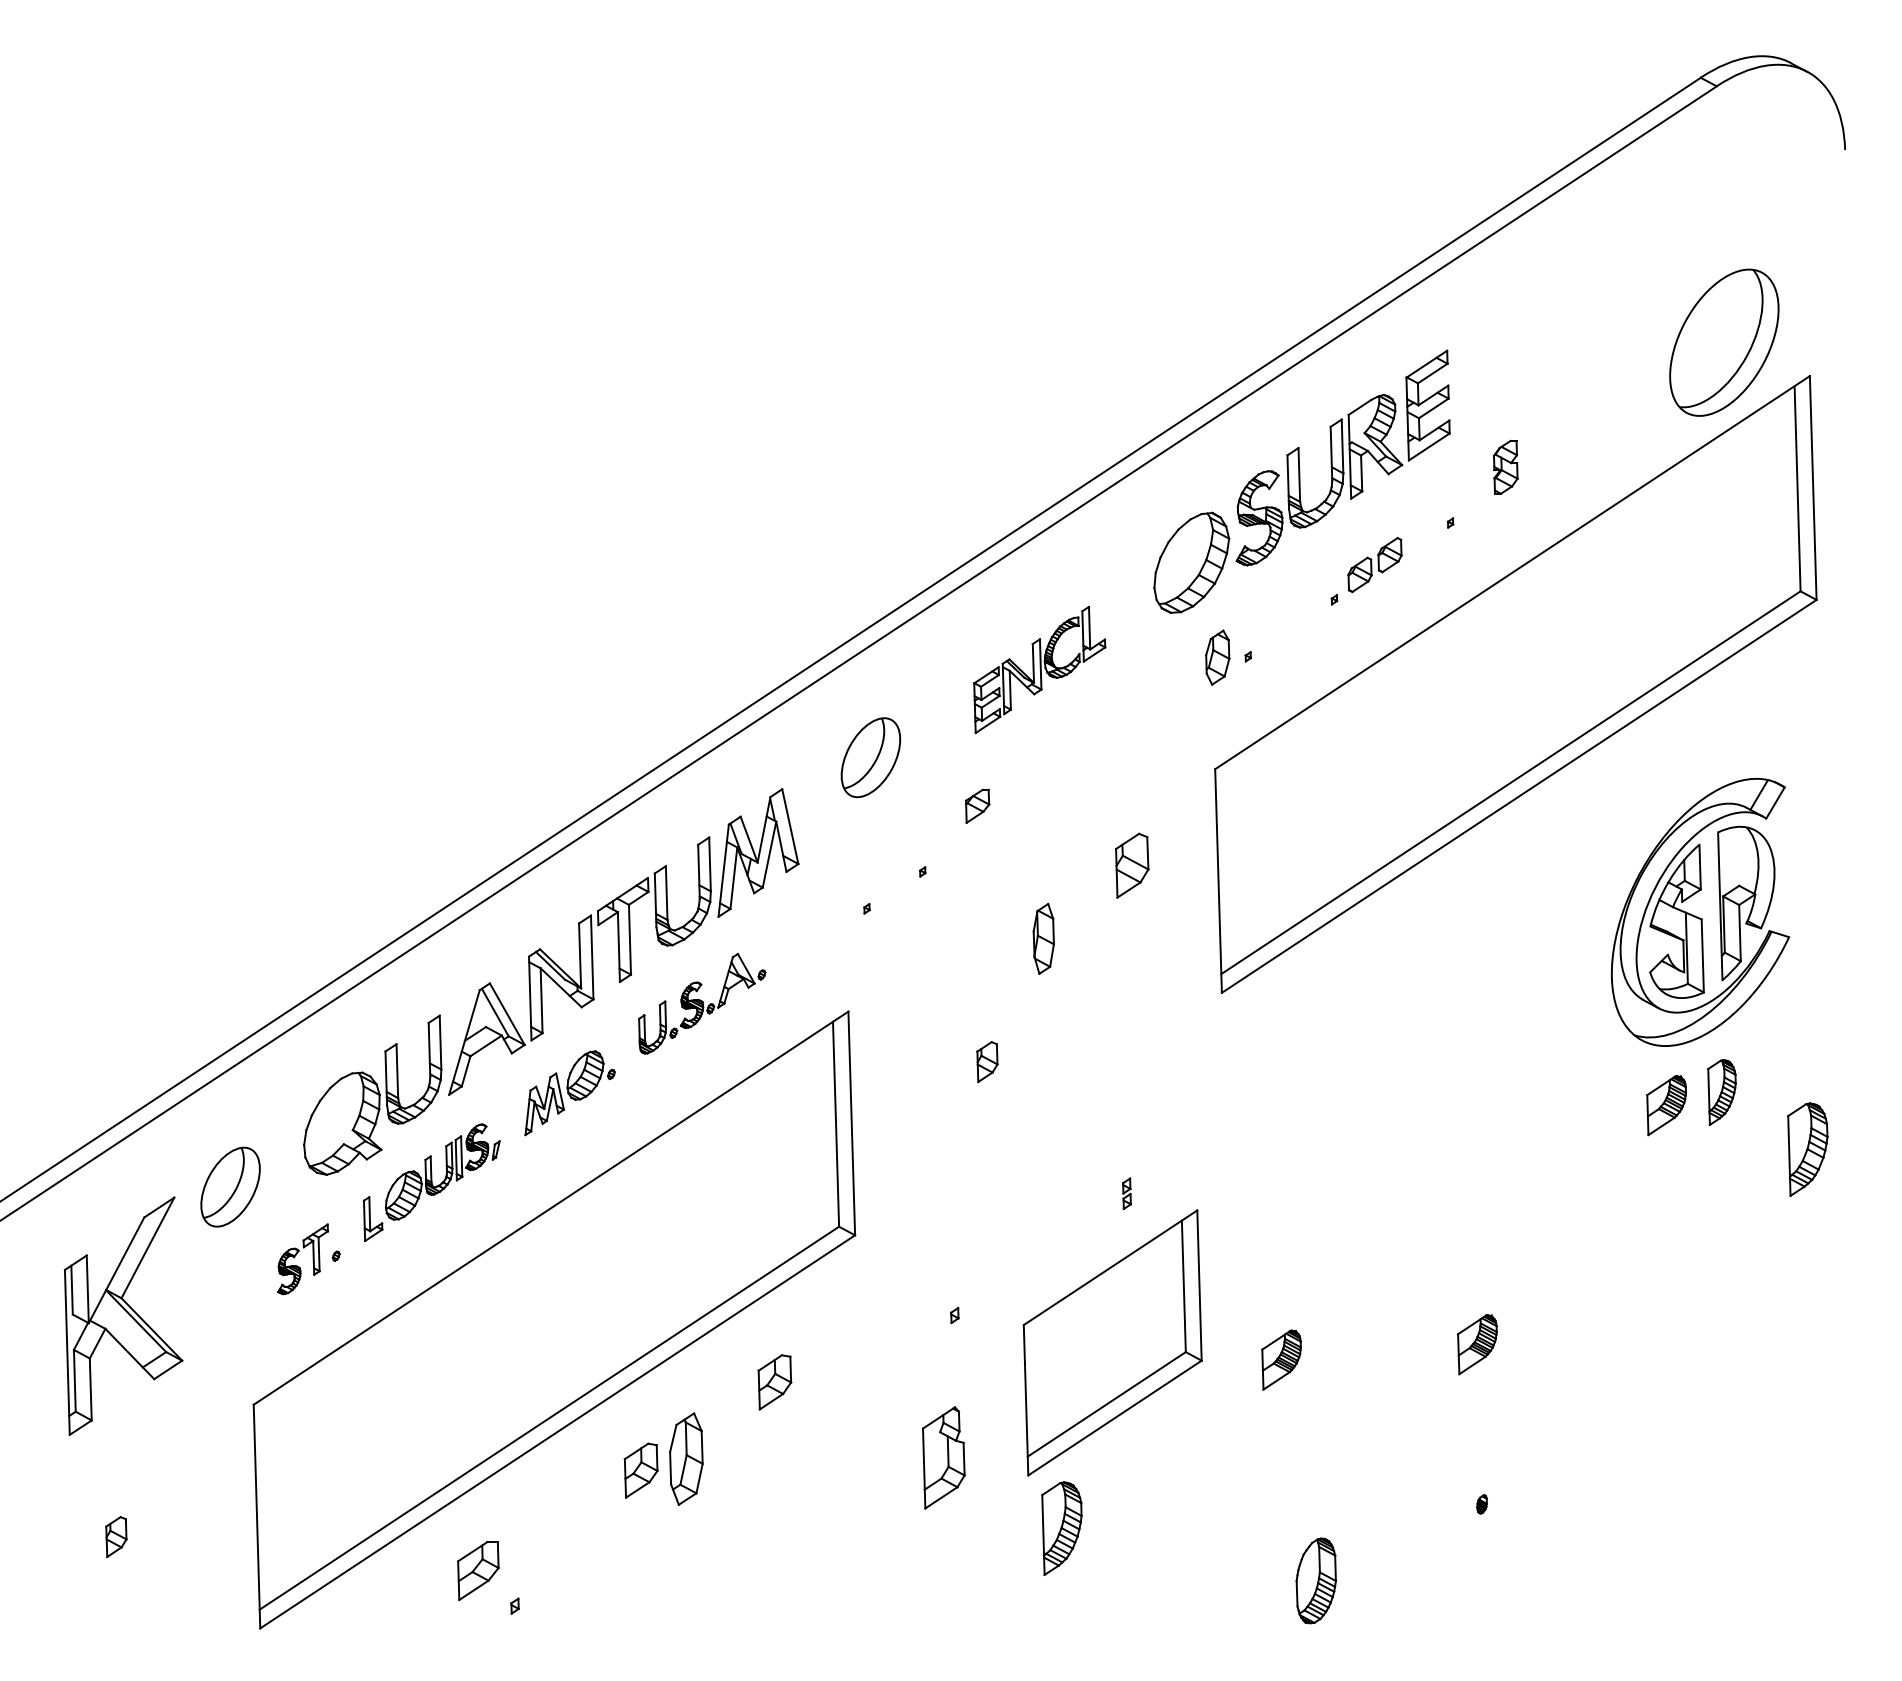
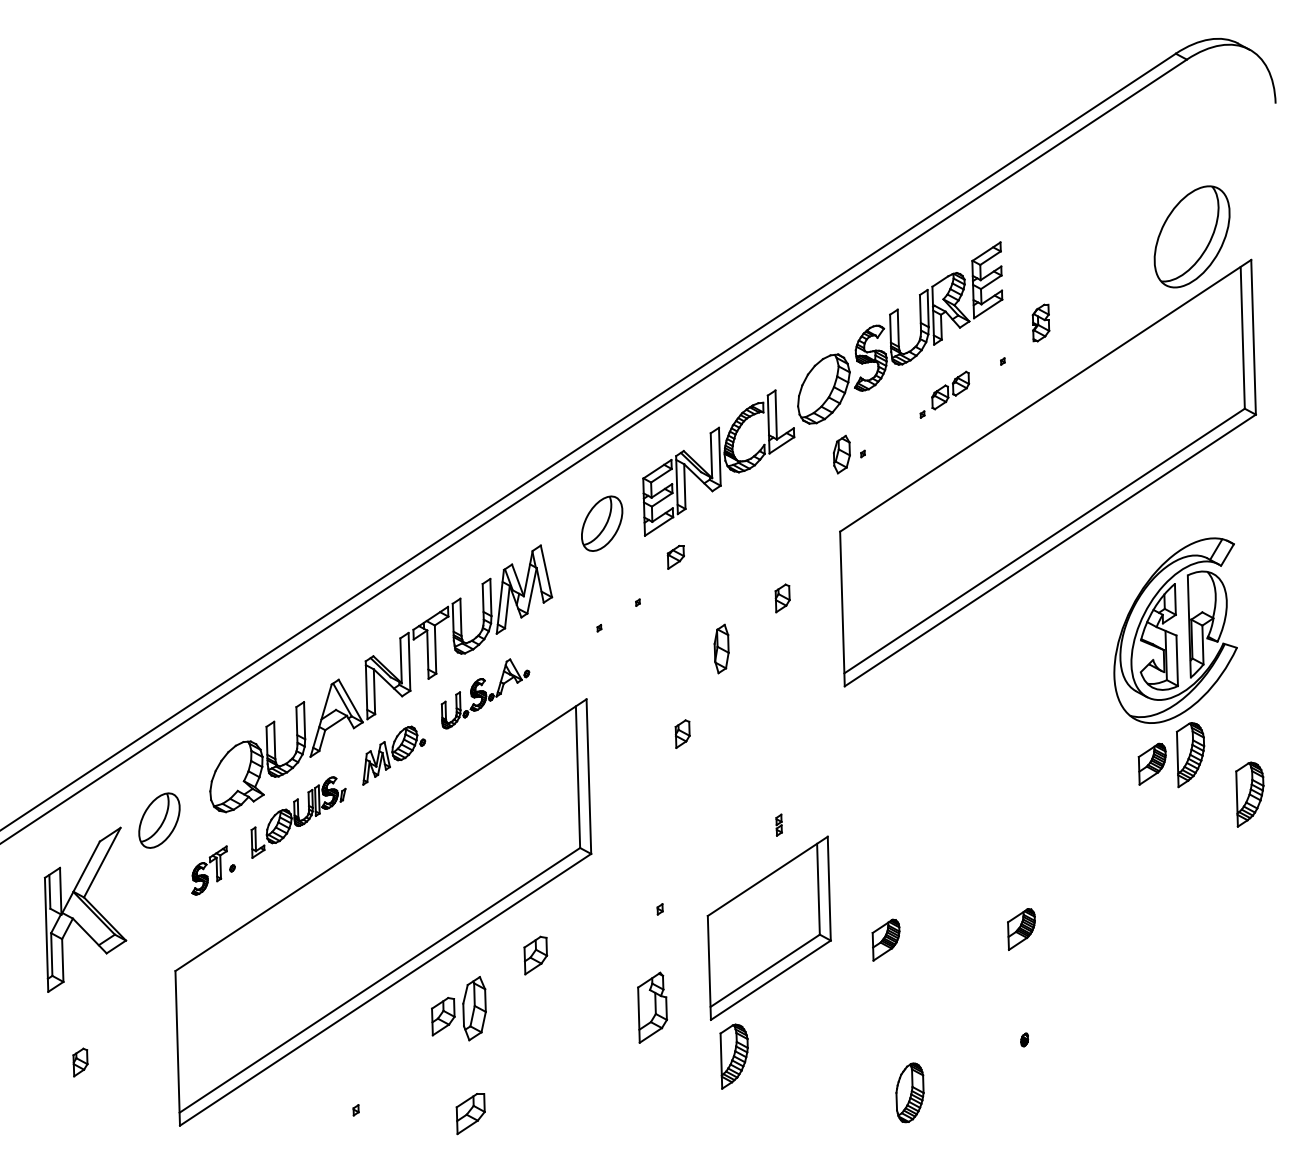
part: (1039, 669) -> (718, 462), size x1.67
part: (1131, 865) -> (782, 598), size x0.62
part: (1721, 1092) -> (1190, 755), size x1.43
part: (477, 1571) -> (470, 1114), moved

